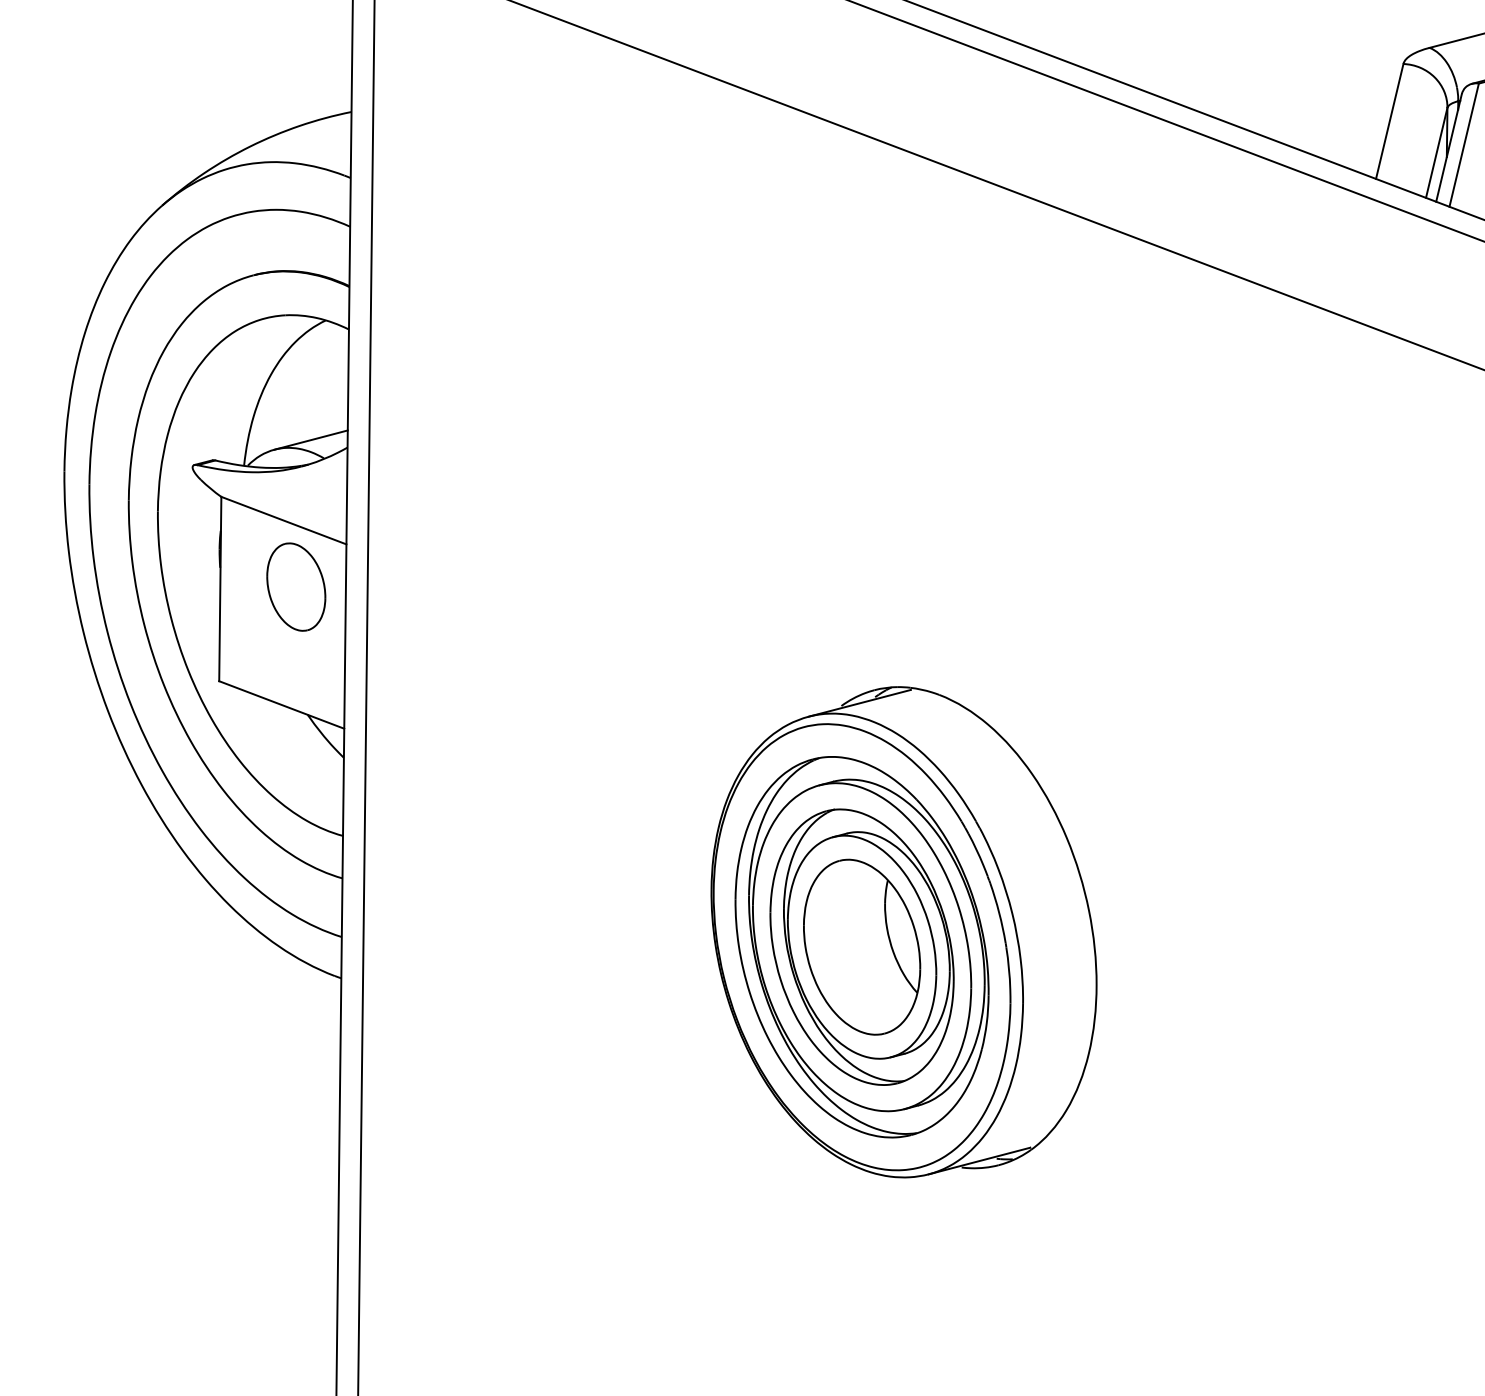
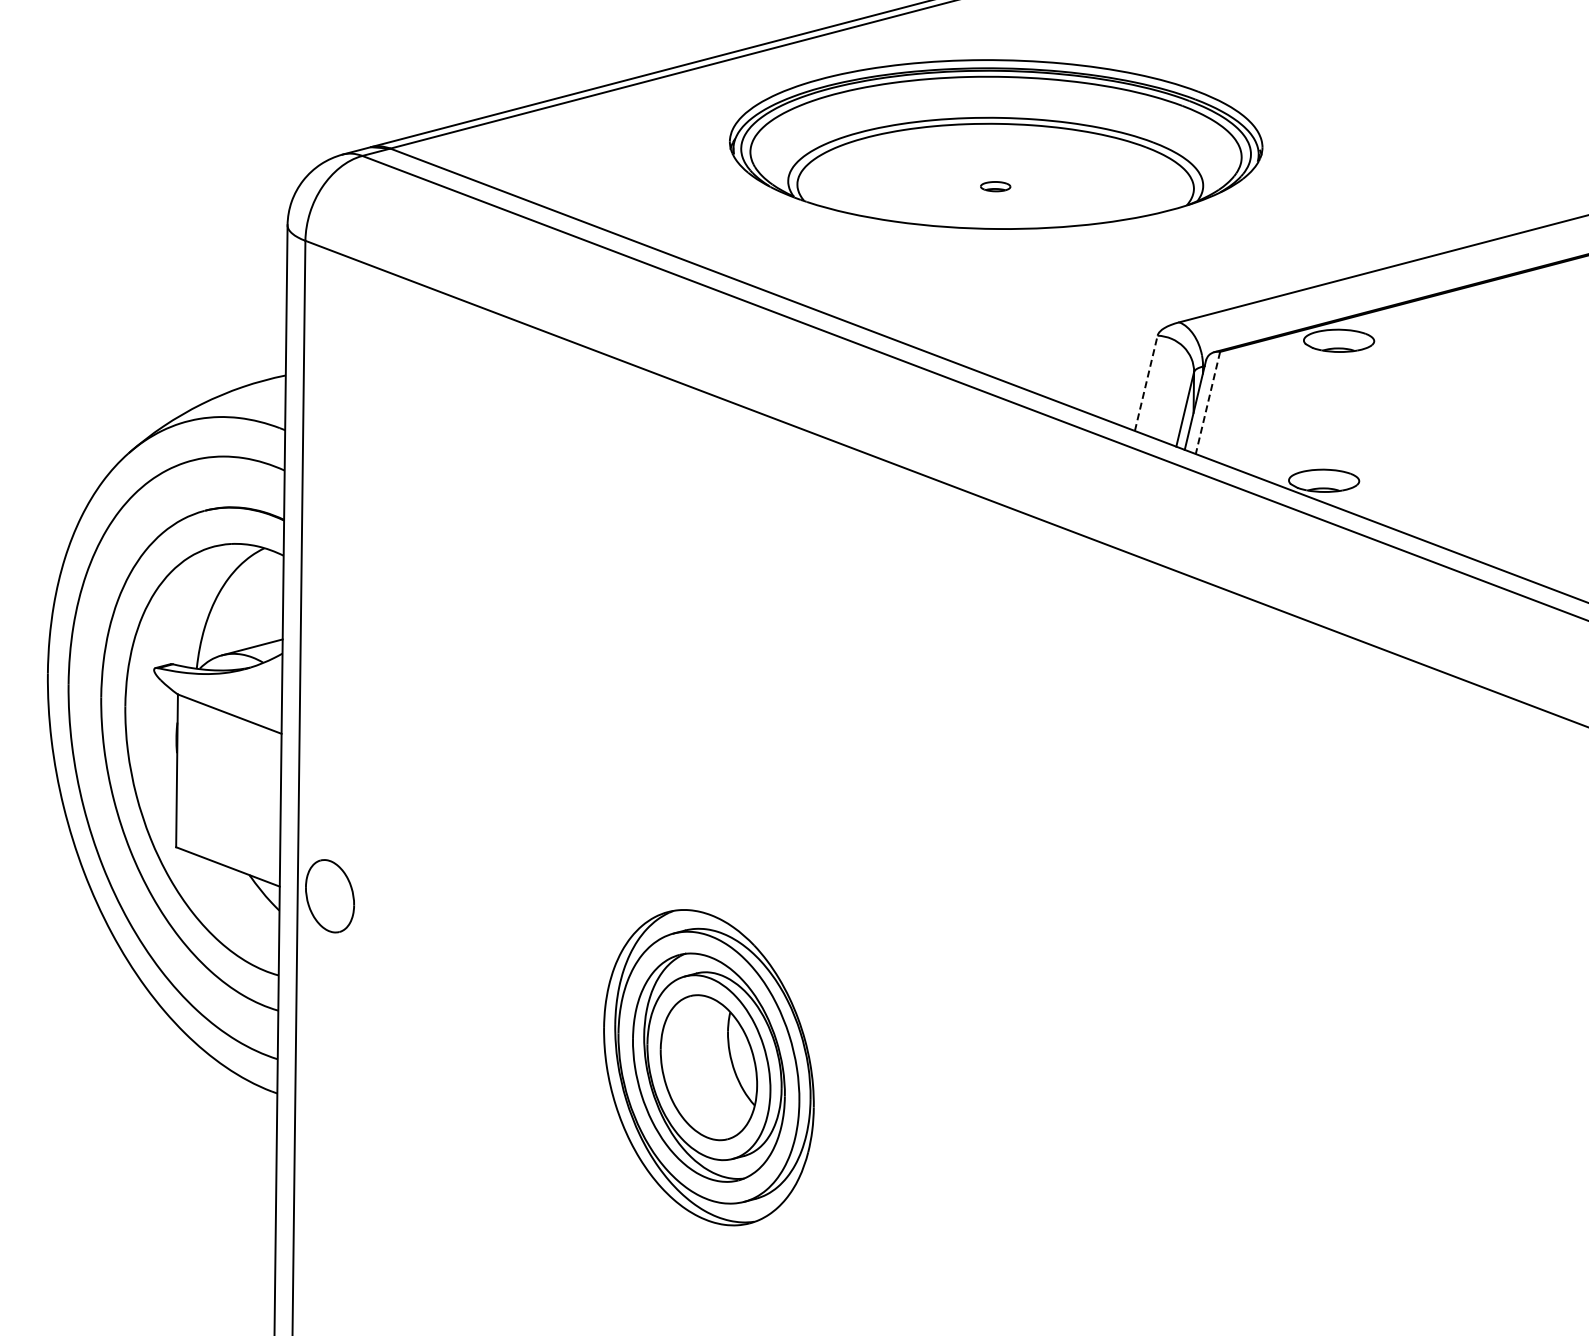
line: (1390, 121) -> (1146, 383), solid -> dashed
line: (1463, 145) -> (1207, 403), solid -> dashed
part: (295, 587) -> (329, 896), moved
part: (903, 932) -> (743, 1055), removed

